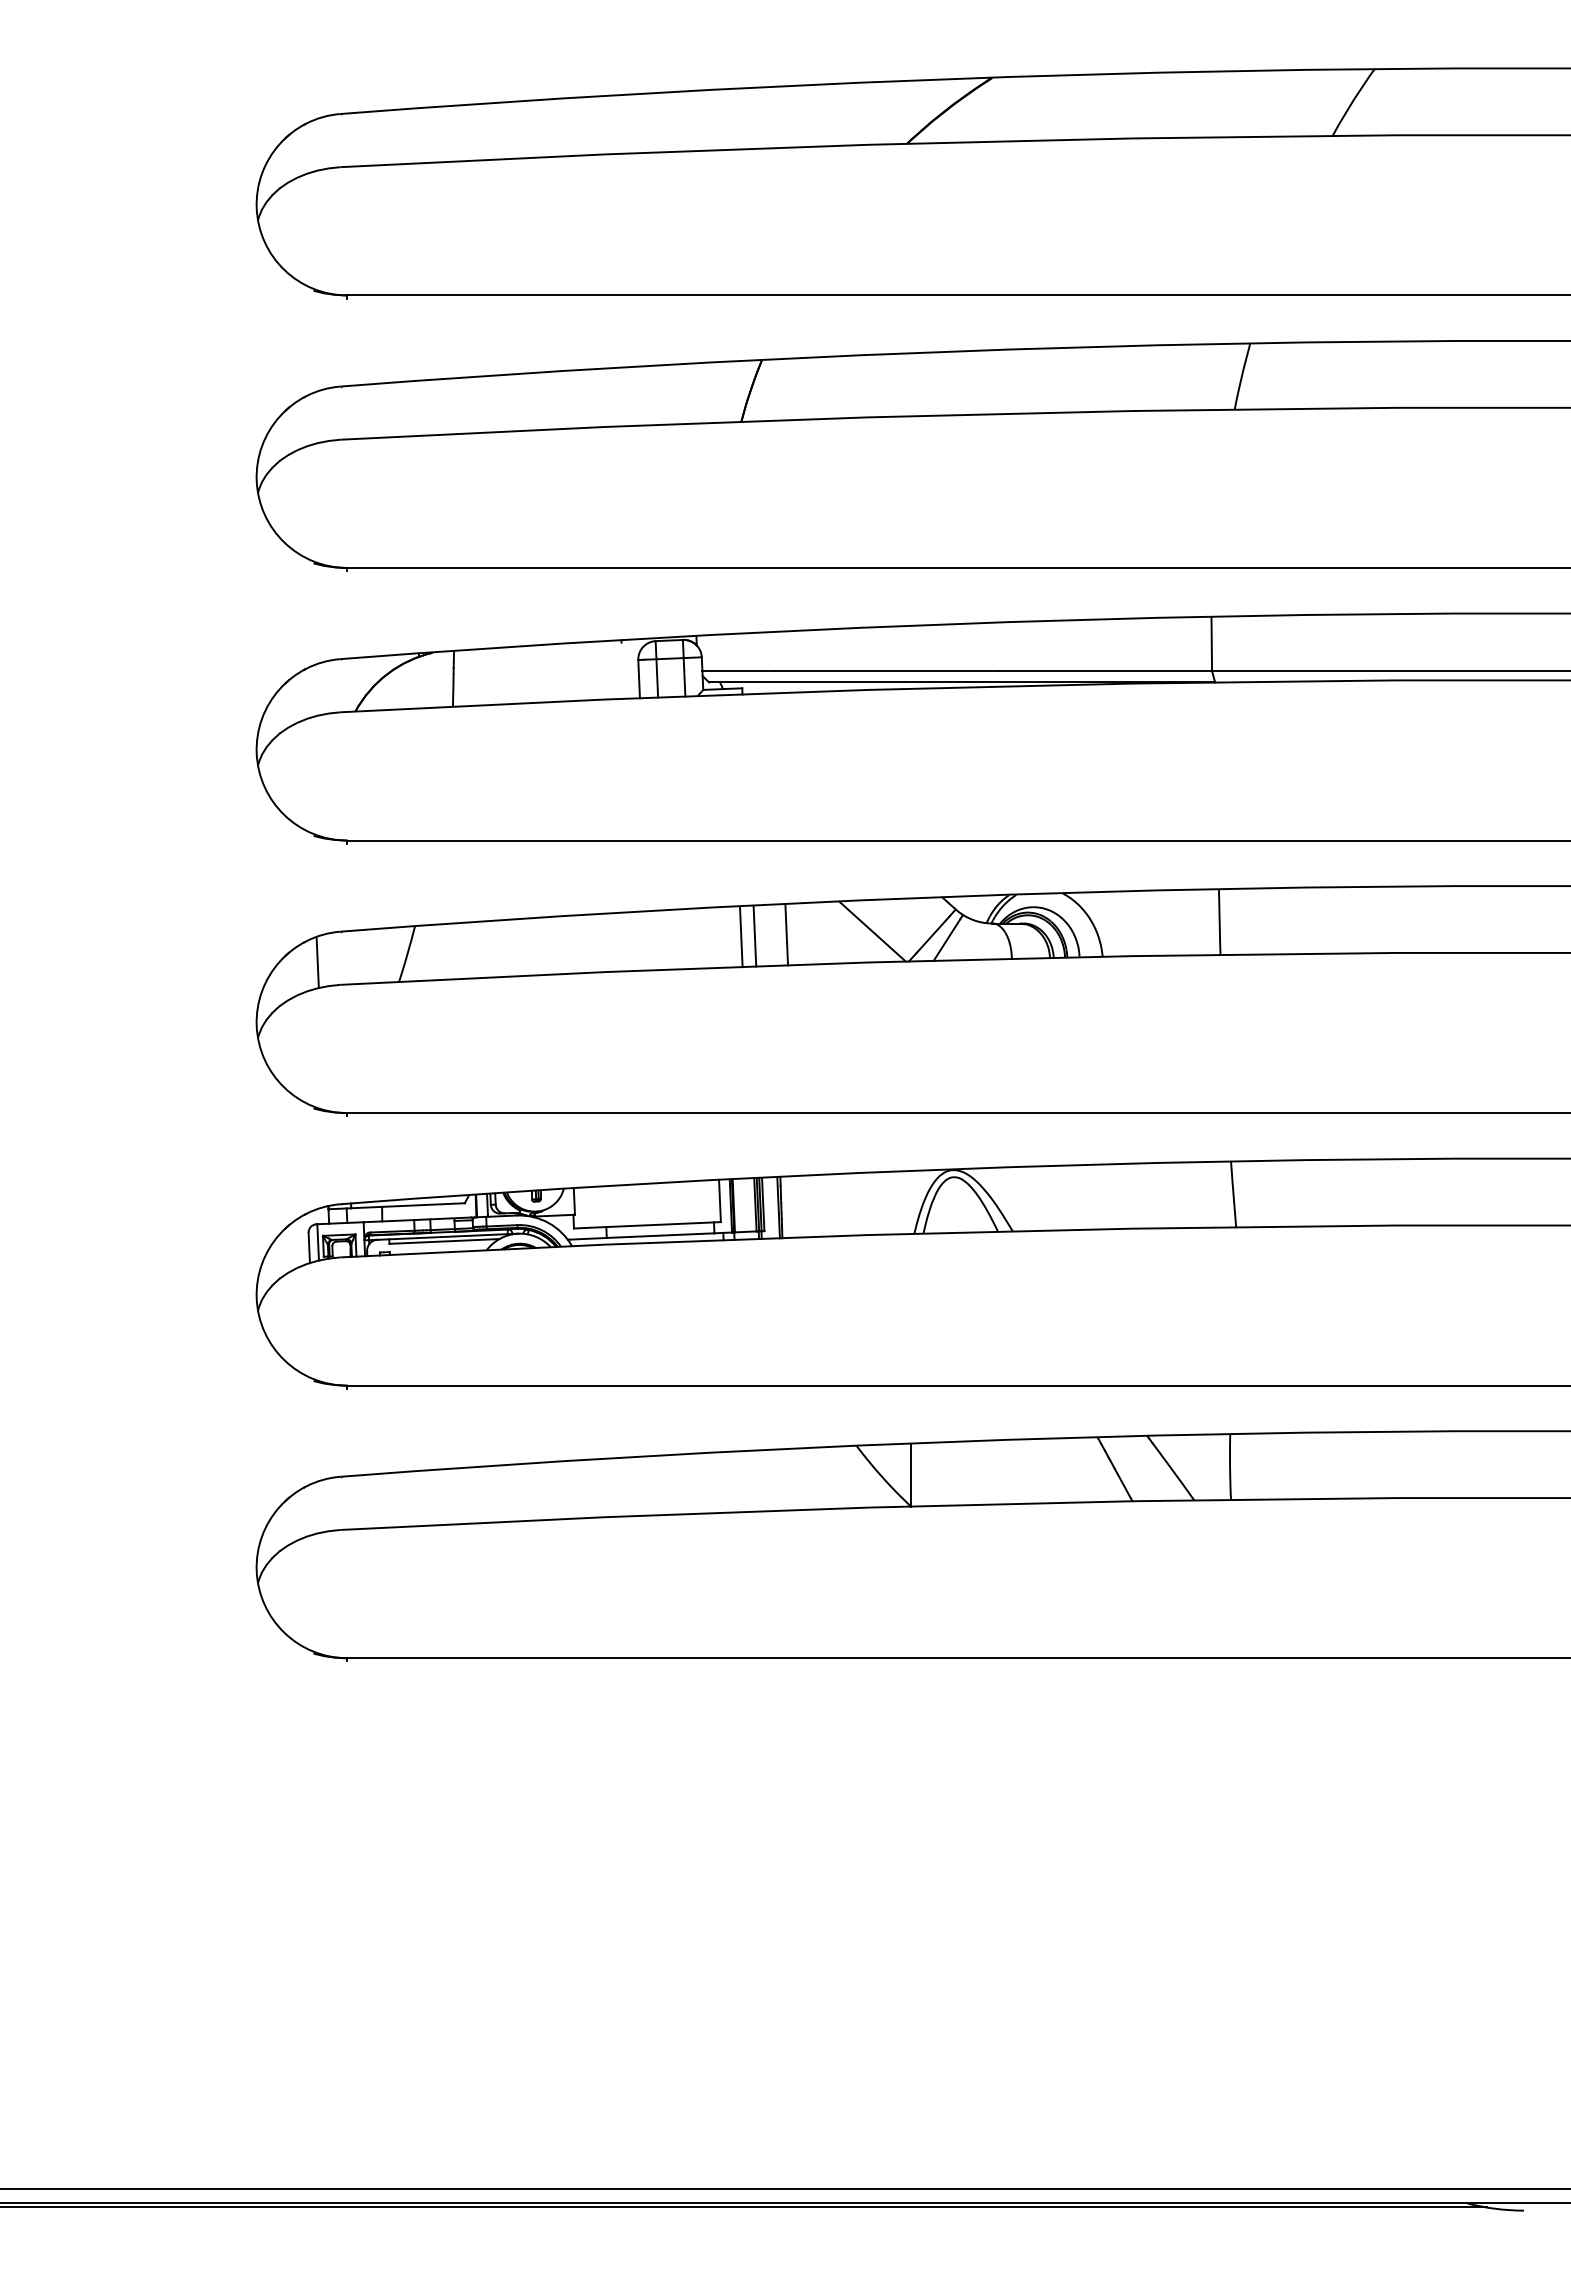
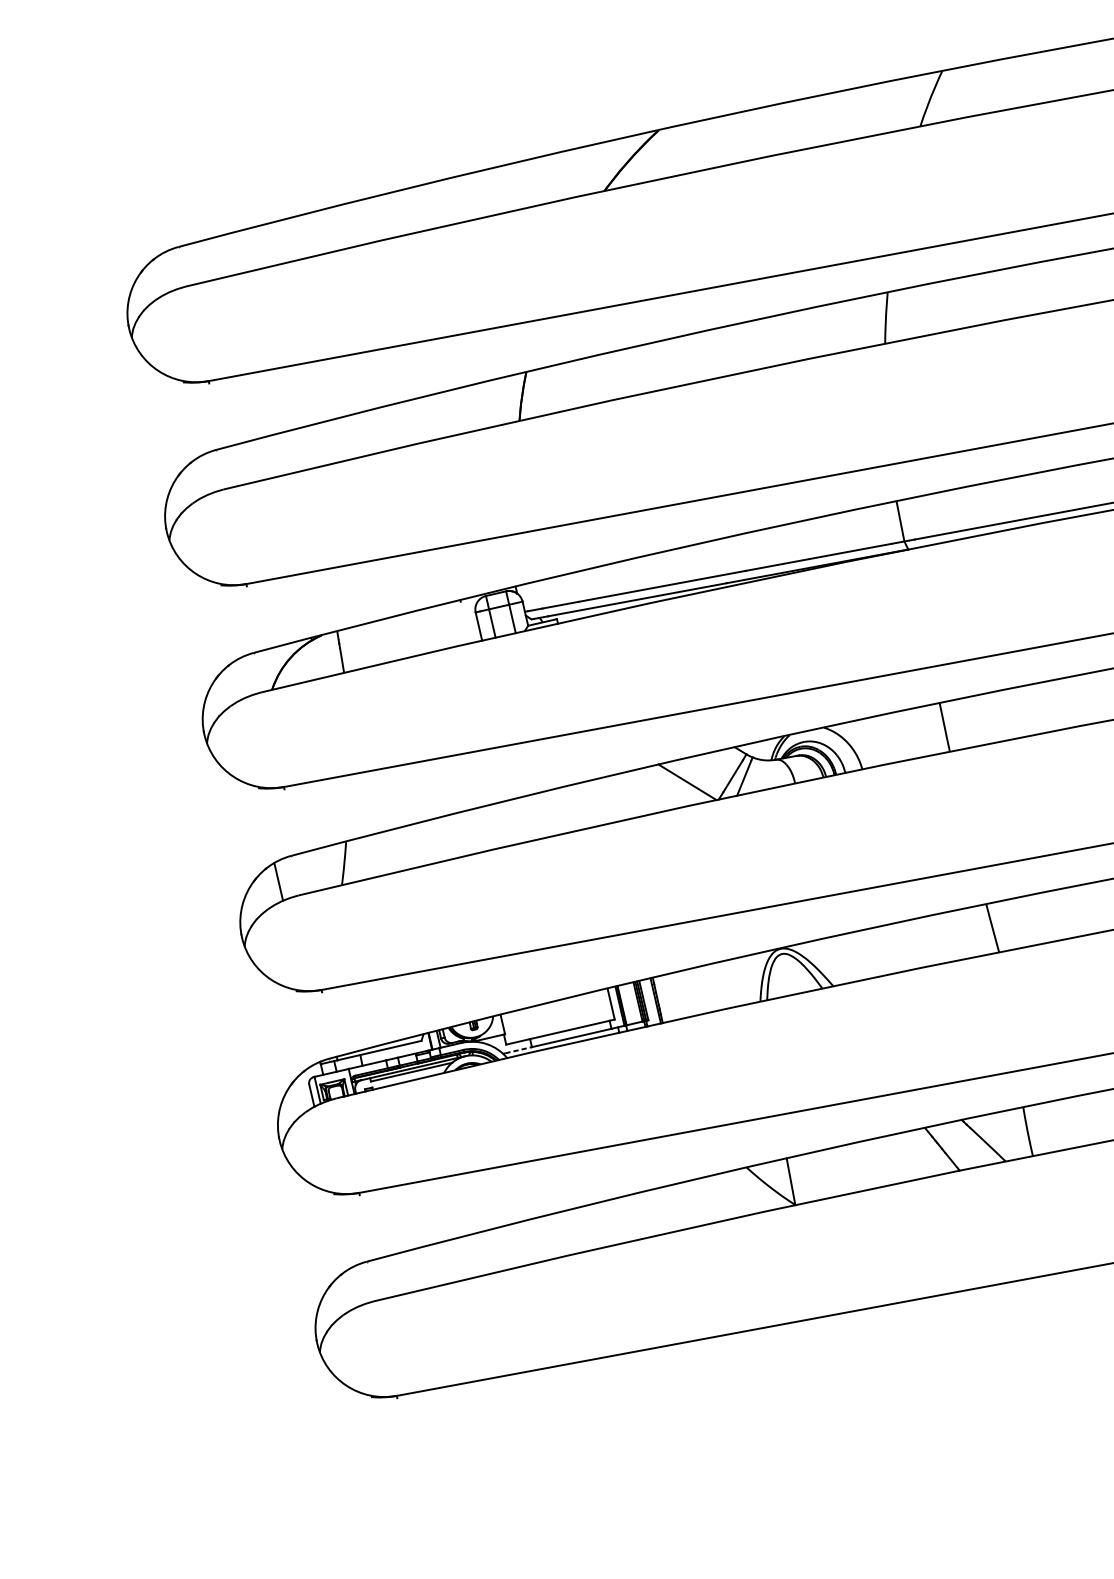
line: (786, 934) -> (623, 796), removed
line: (754, 935) -> (600, 801), removed
line: (740, 936) -> (589, 804), removed
line: (589, 1238) -> (519, 1049), solid -> dashed

